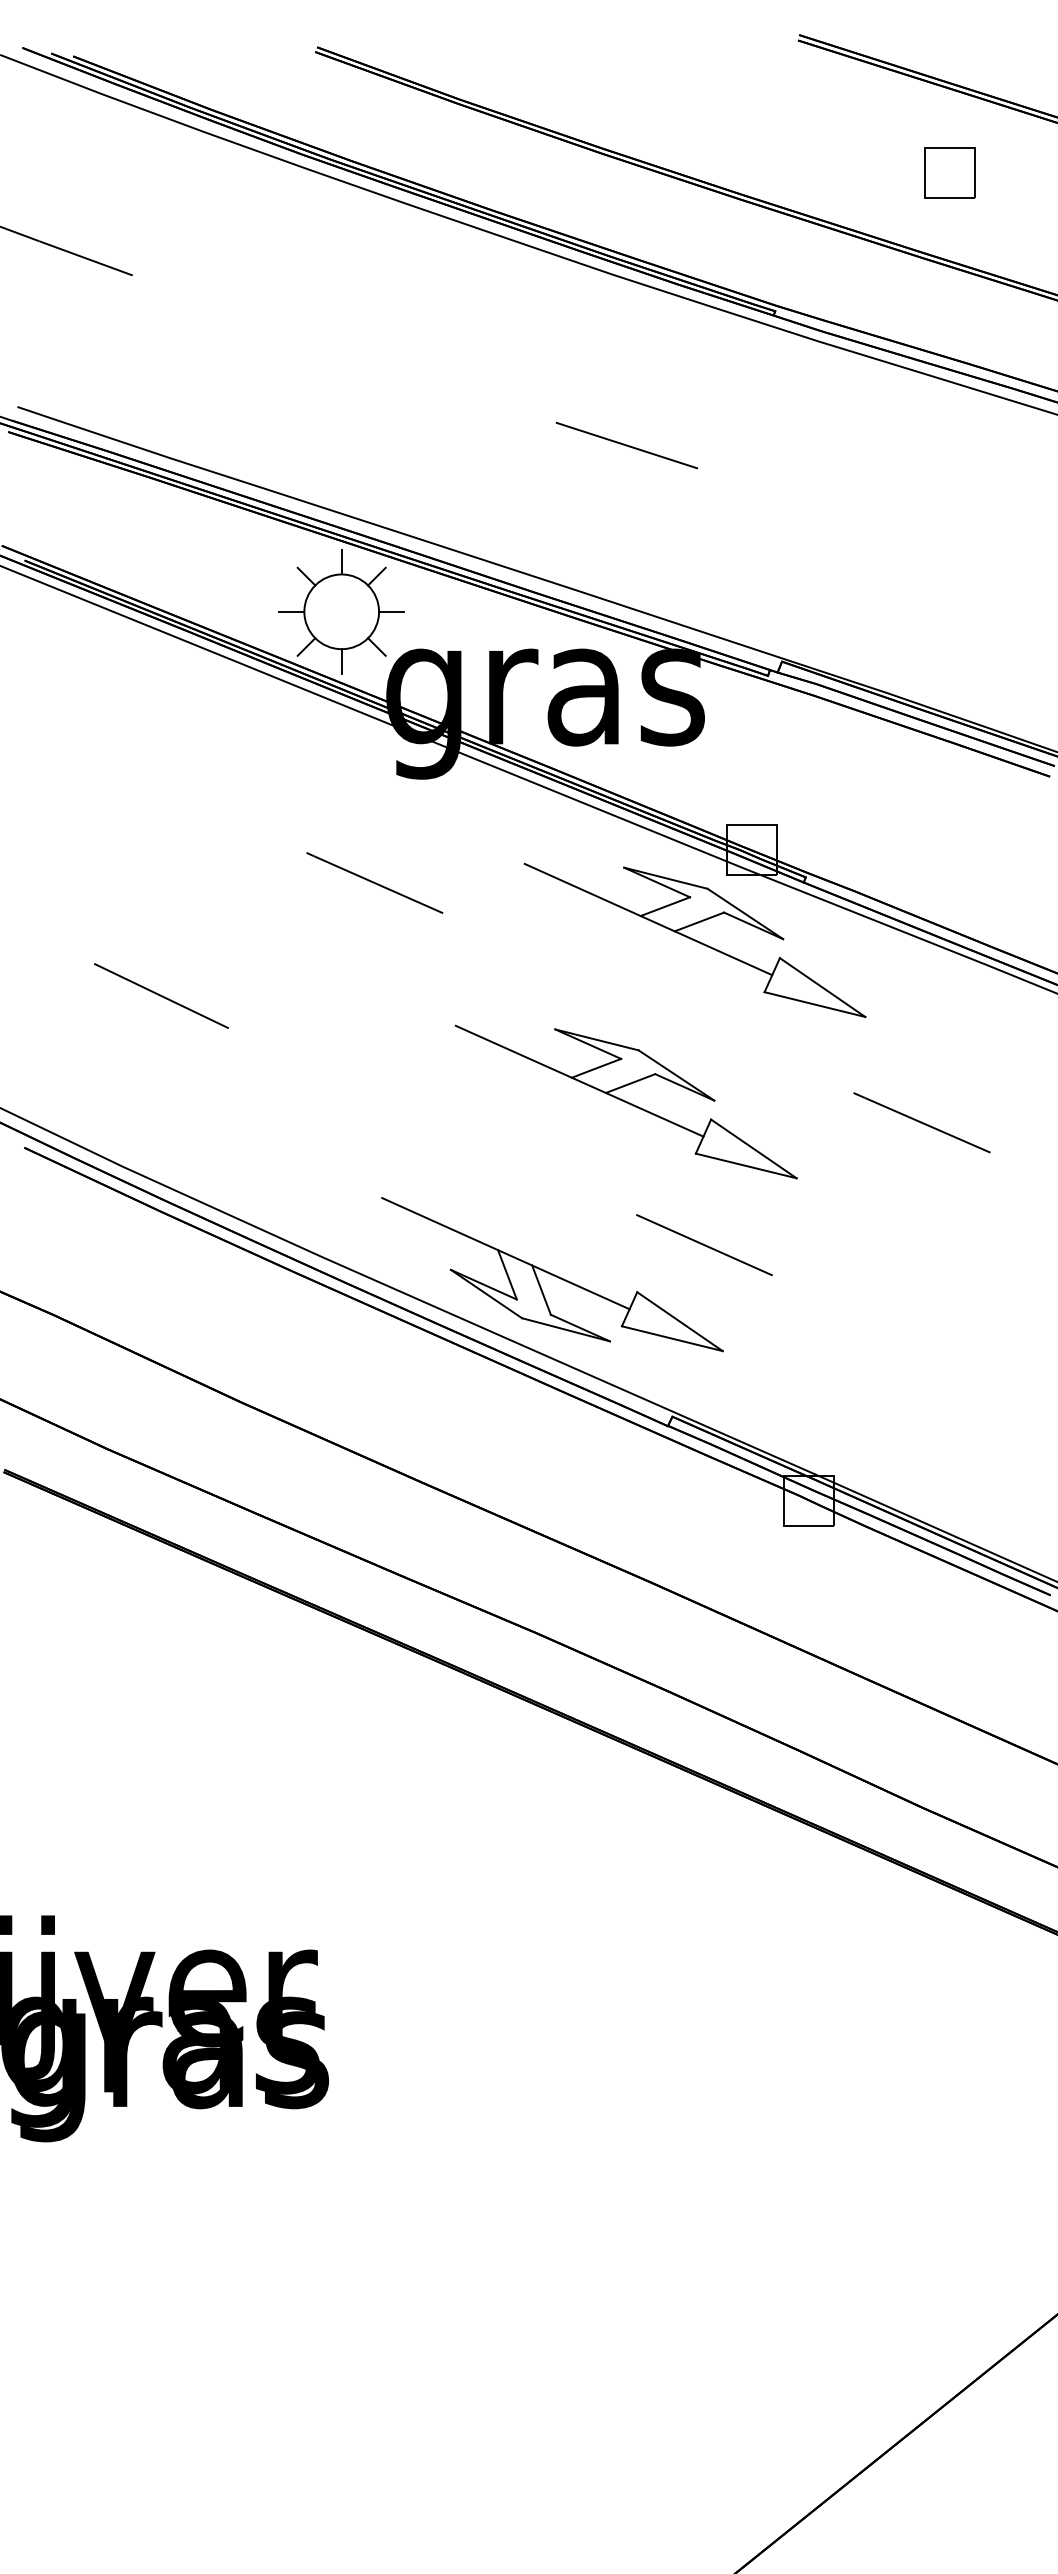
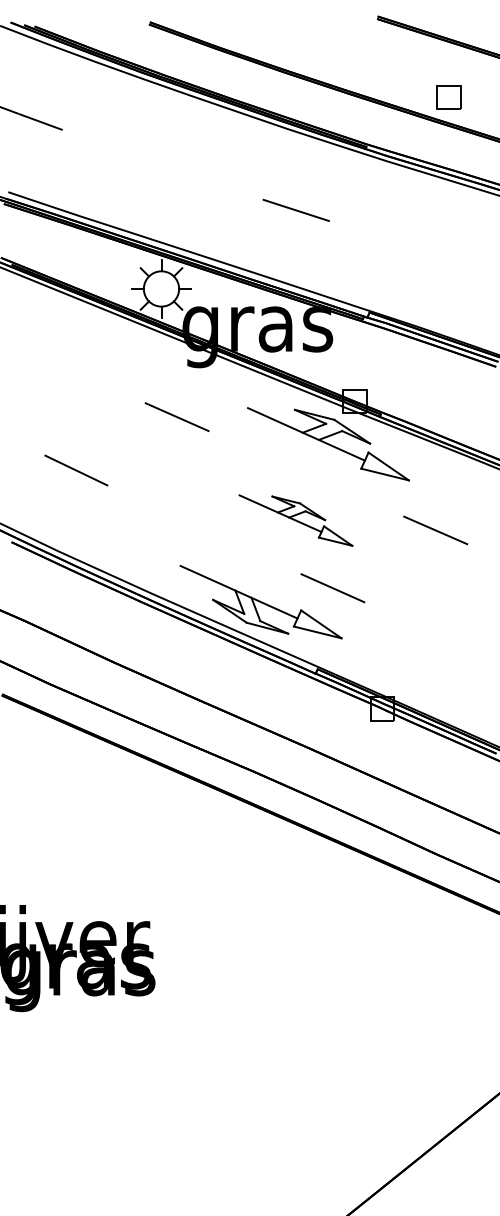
part: (949, 172) -> (448, 97), moved
part: (625, 1101) -> (295, 520), size x0.7

